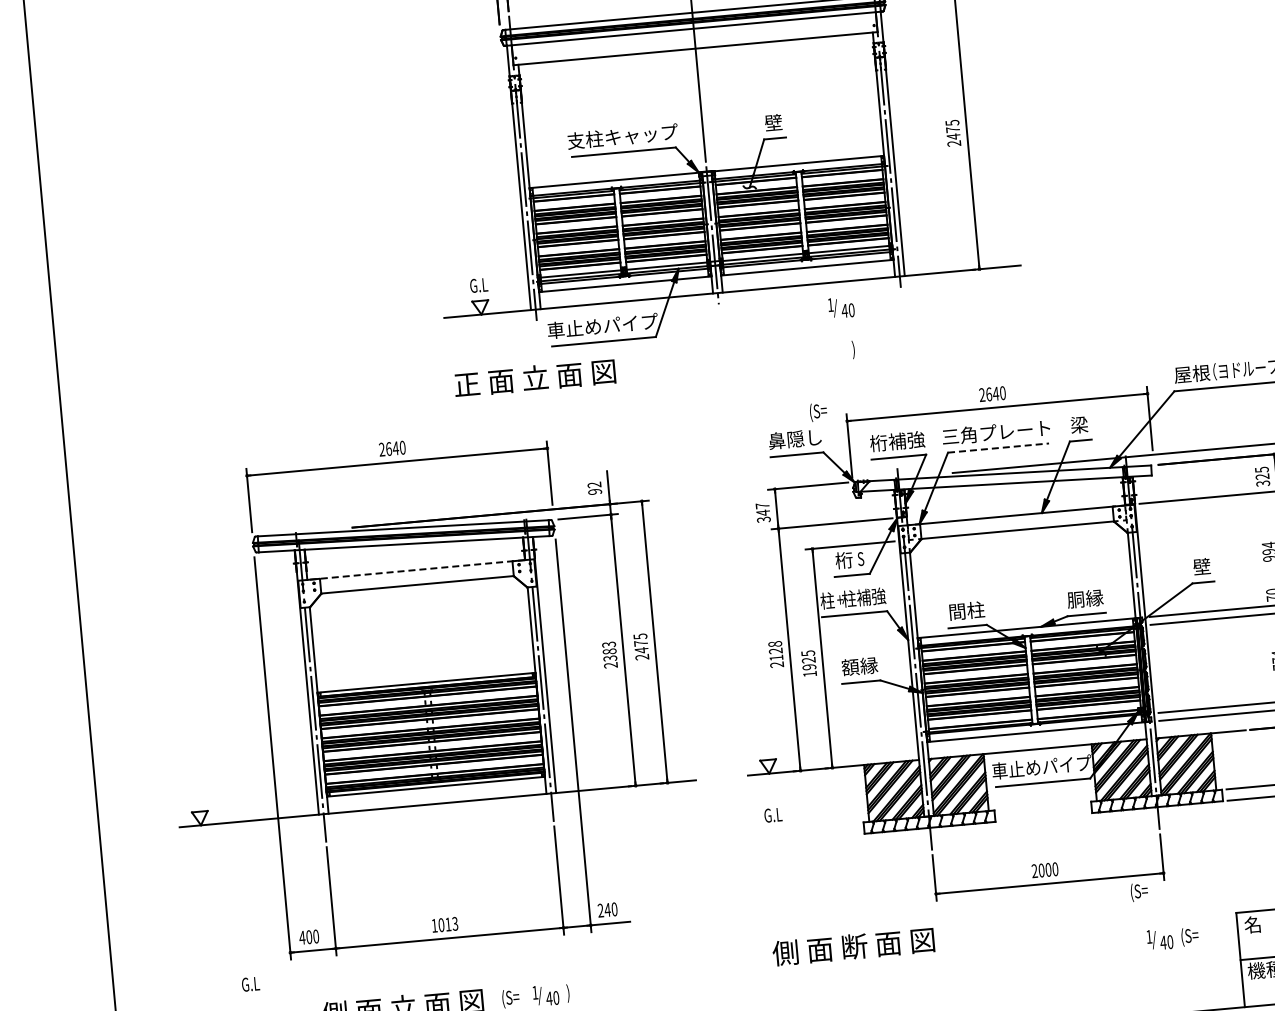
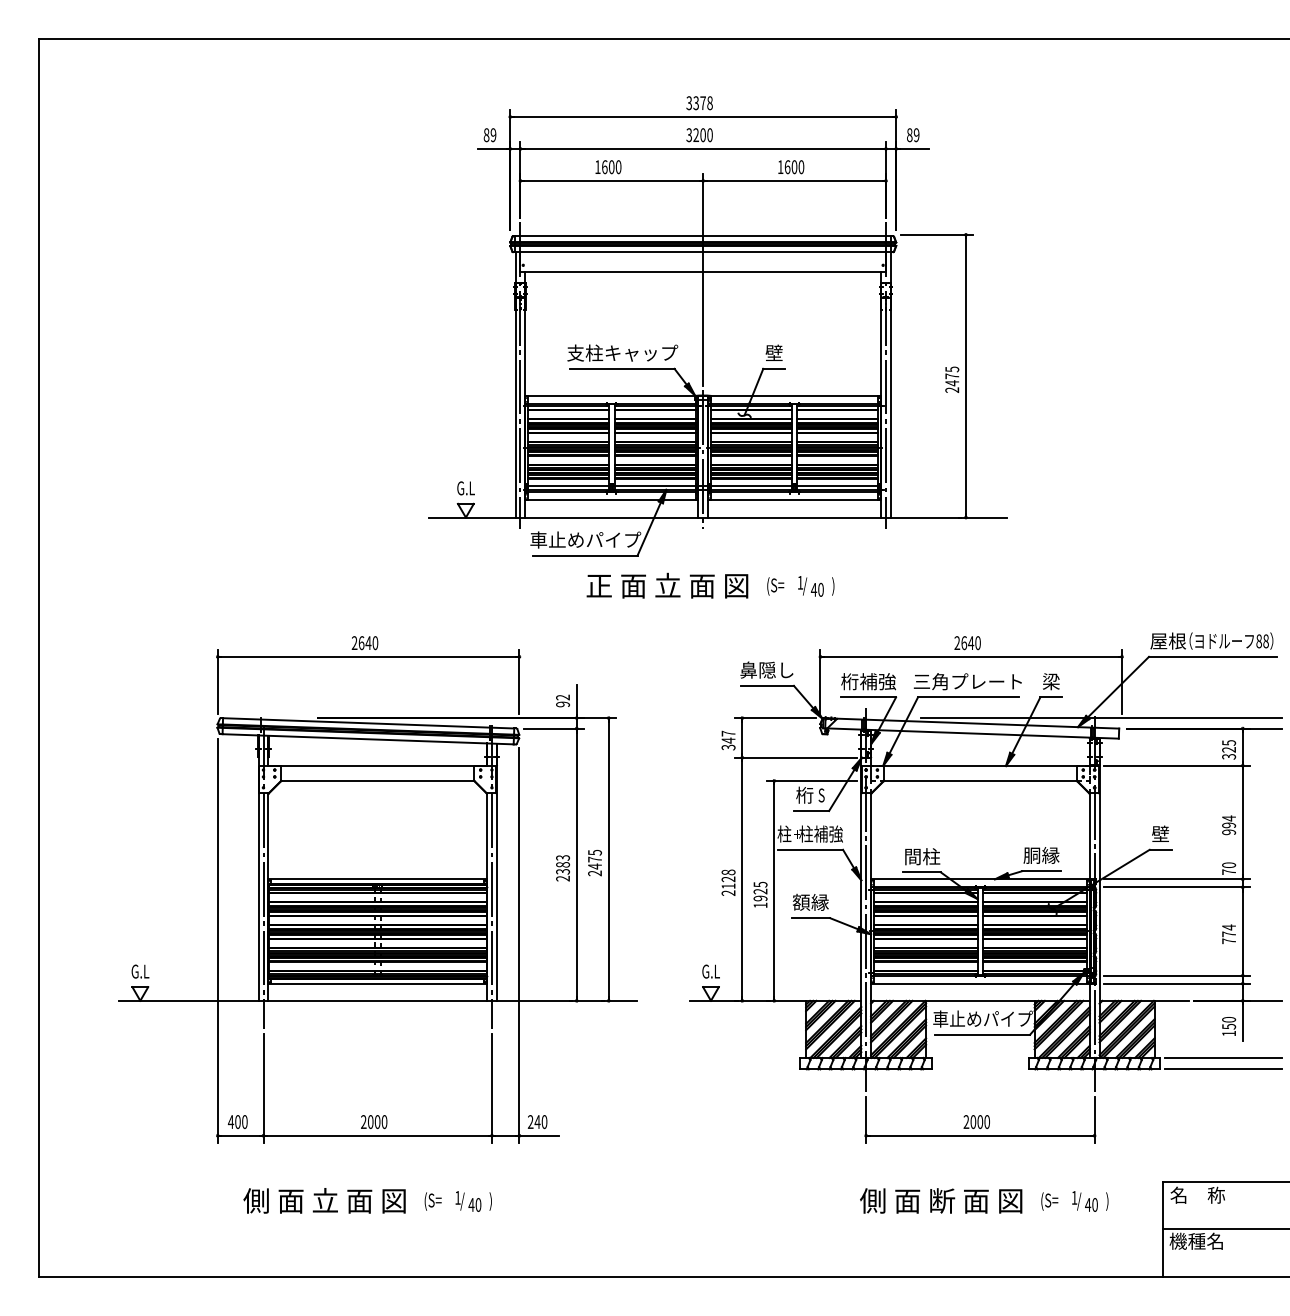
text: (840, 307) -> (810, 586), moved
text: (535, 377) -> (667, 585), moved
text: (818, 412) -> (775, 586), moved
line: (998, 448) -> (968, 697), dashed -> solid
line: (416, 570) -> (377, 766), dashed -> solid
text: (772, 815) -> (710, 971), moved
text: (1139, 892) -> (1049, 1201), moved
text: (445, 925) -> (374, 1122), 1013 -> 2000
text: (1189, 936) -> (1114, 1201), (S= -> )
text: (853, 946) -> (941, 1200), moved
text: (250, 984) -> (140, 971), moved

